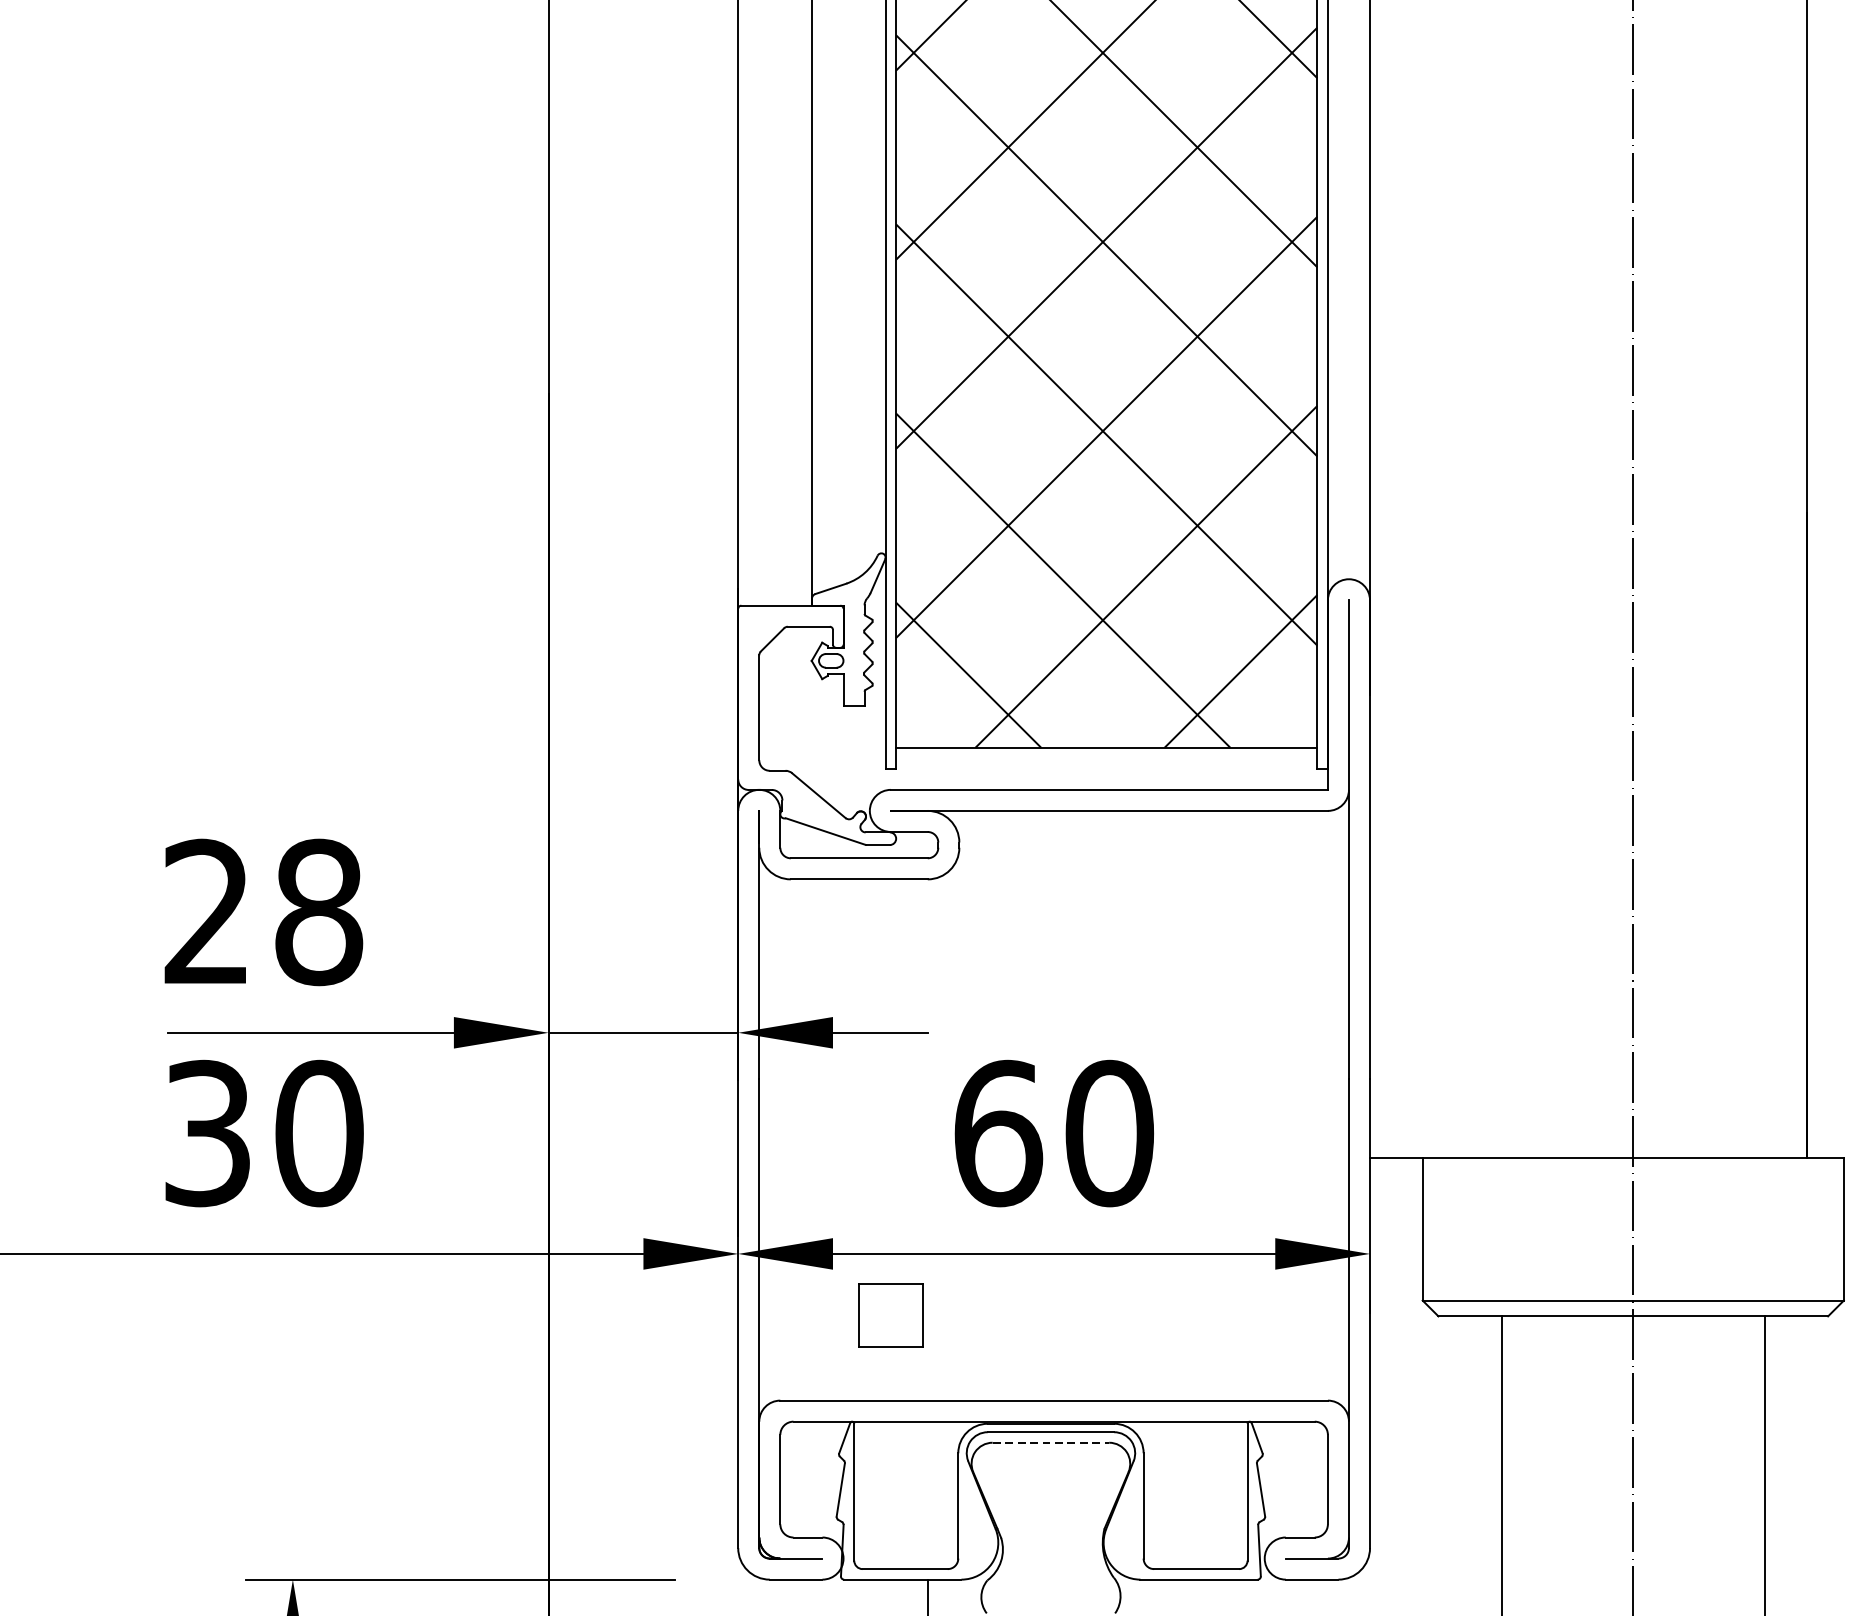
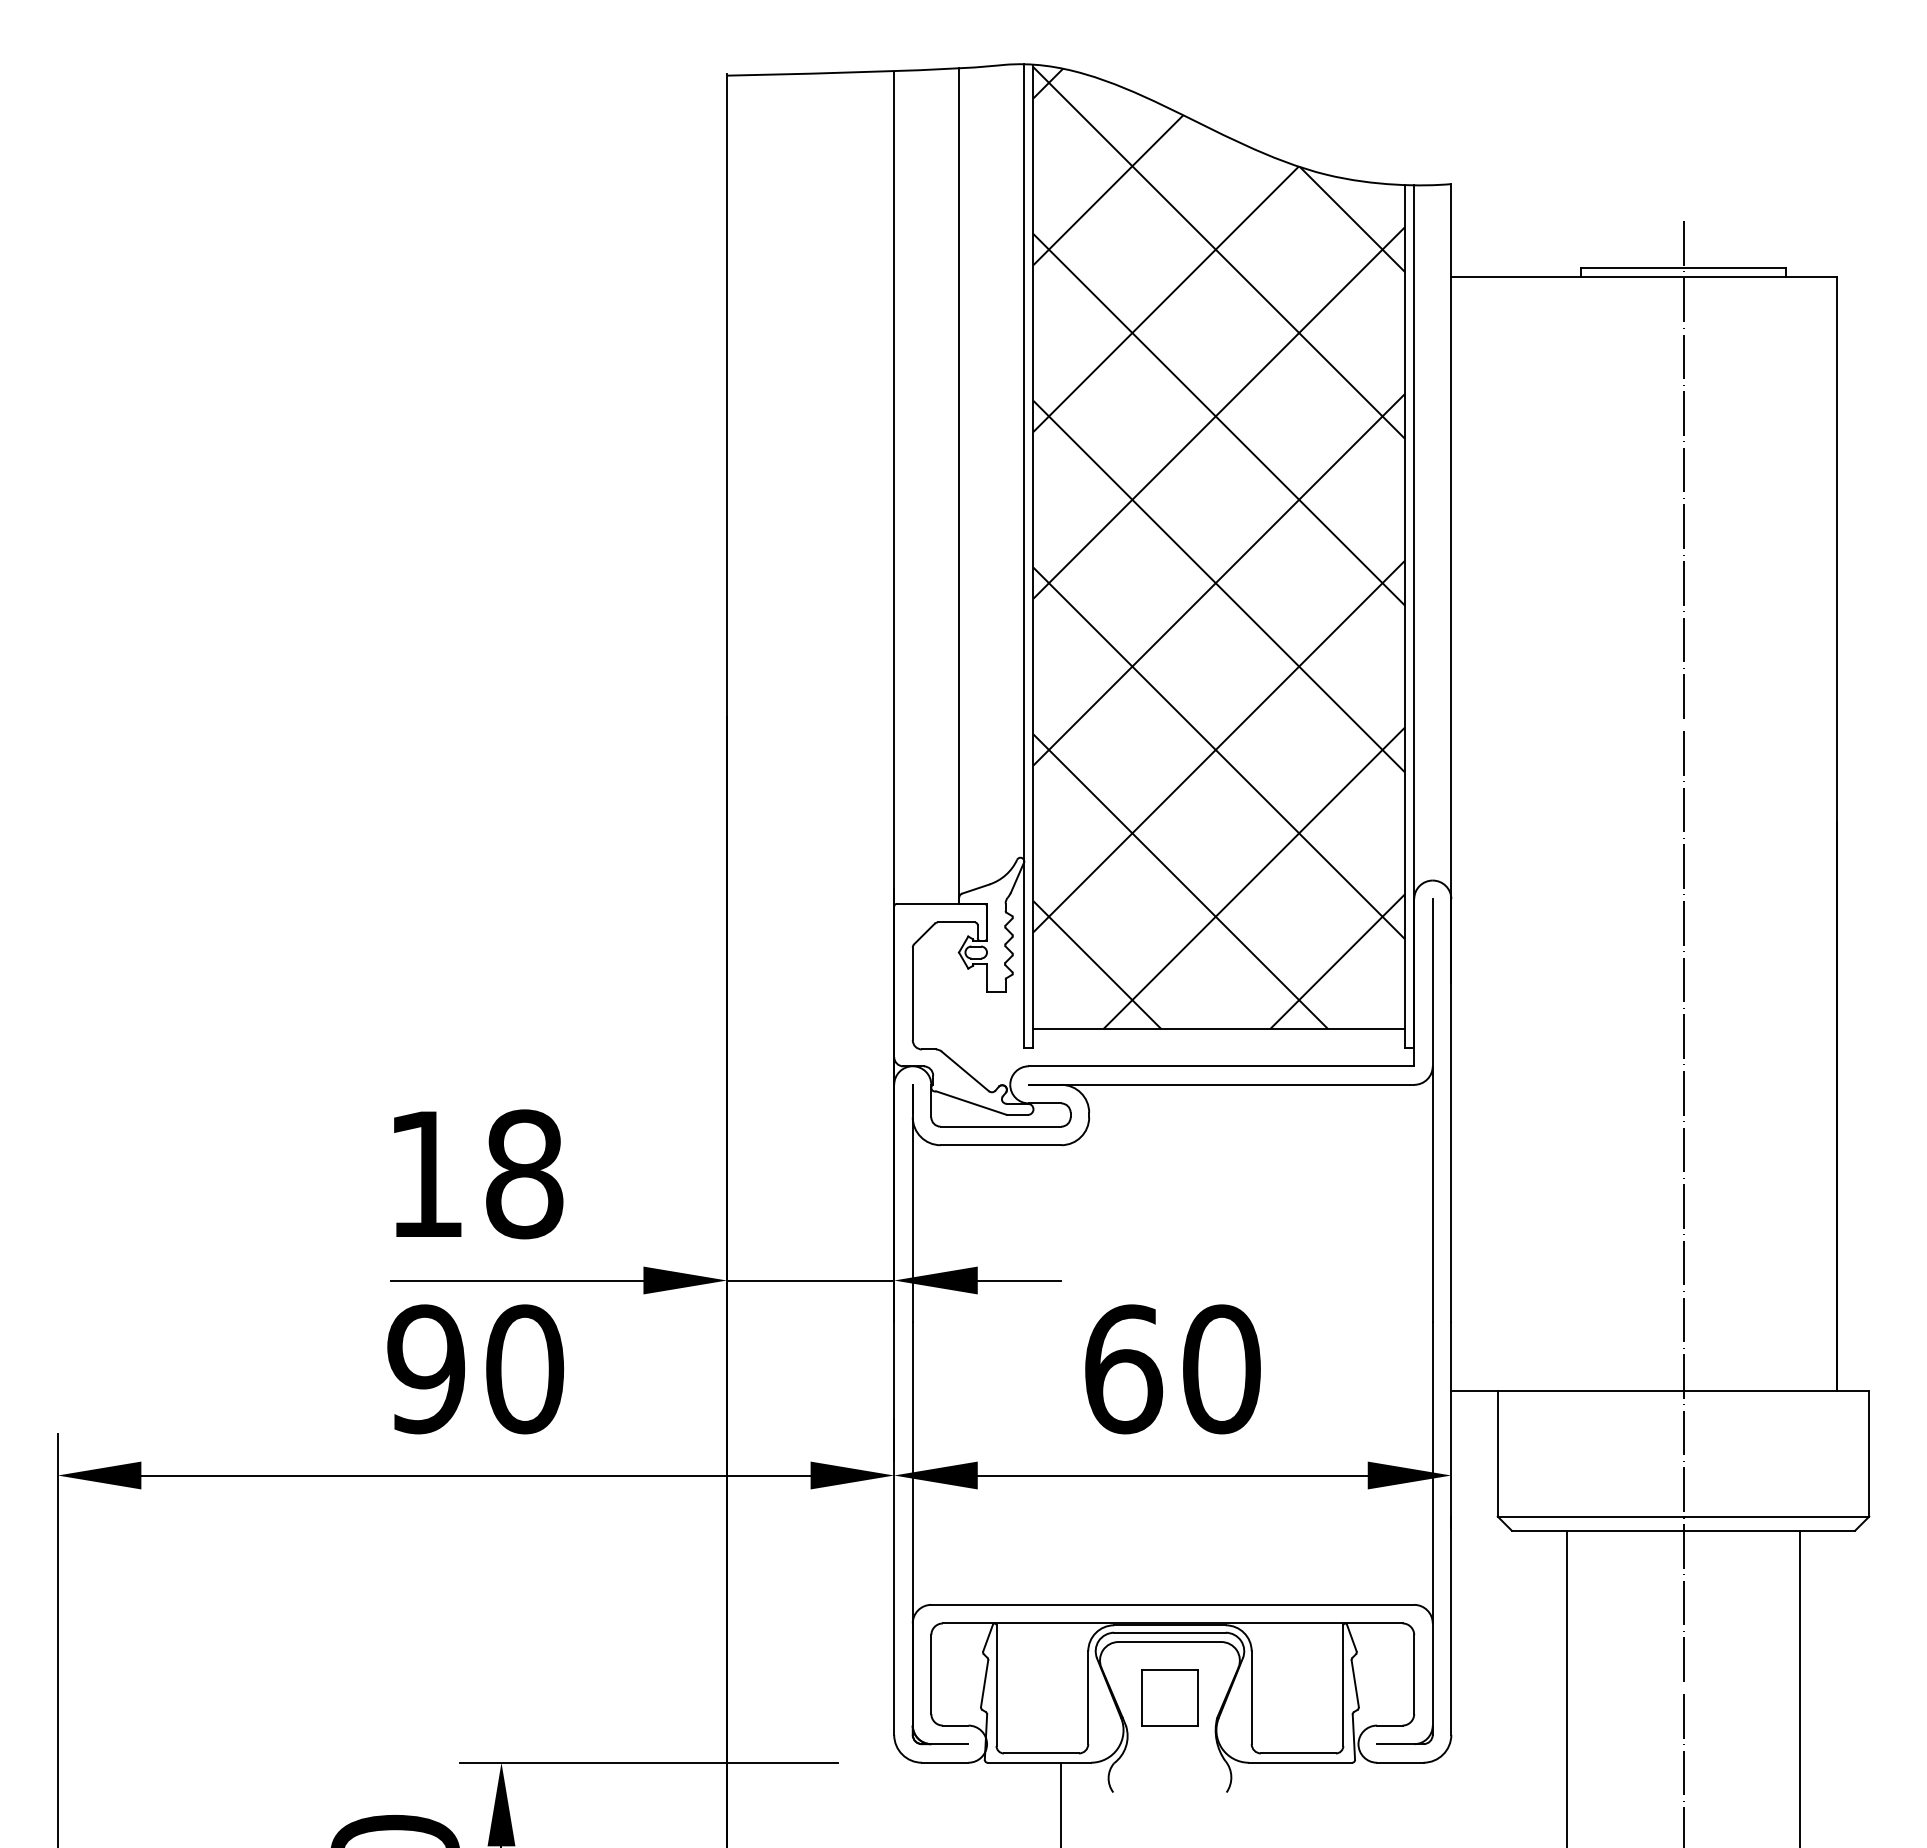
text: (205, 910) -> (424, 1172), 28 -> 18
text: (207, 1133) -> (426, 1369), 30 -> 90
part: (890, 1315) -> (1169, 1697), moved
line: (1051, 1443) -> (1170, 1642), dashed -> solid

